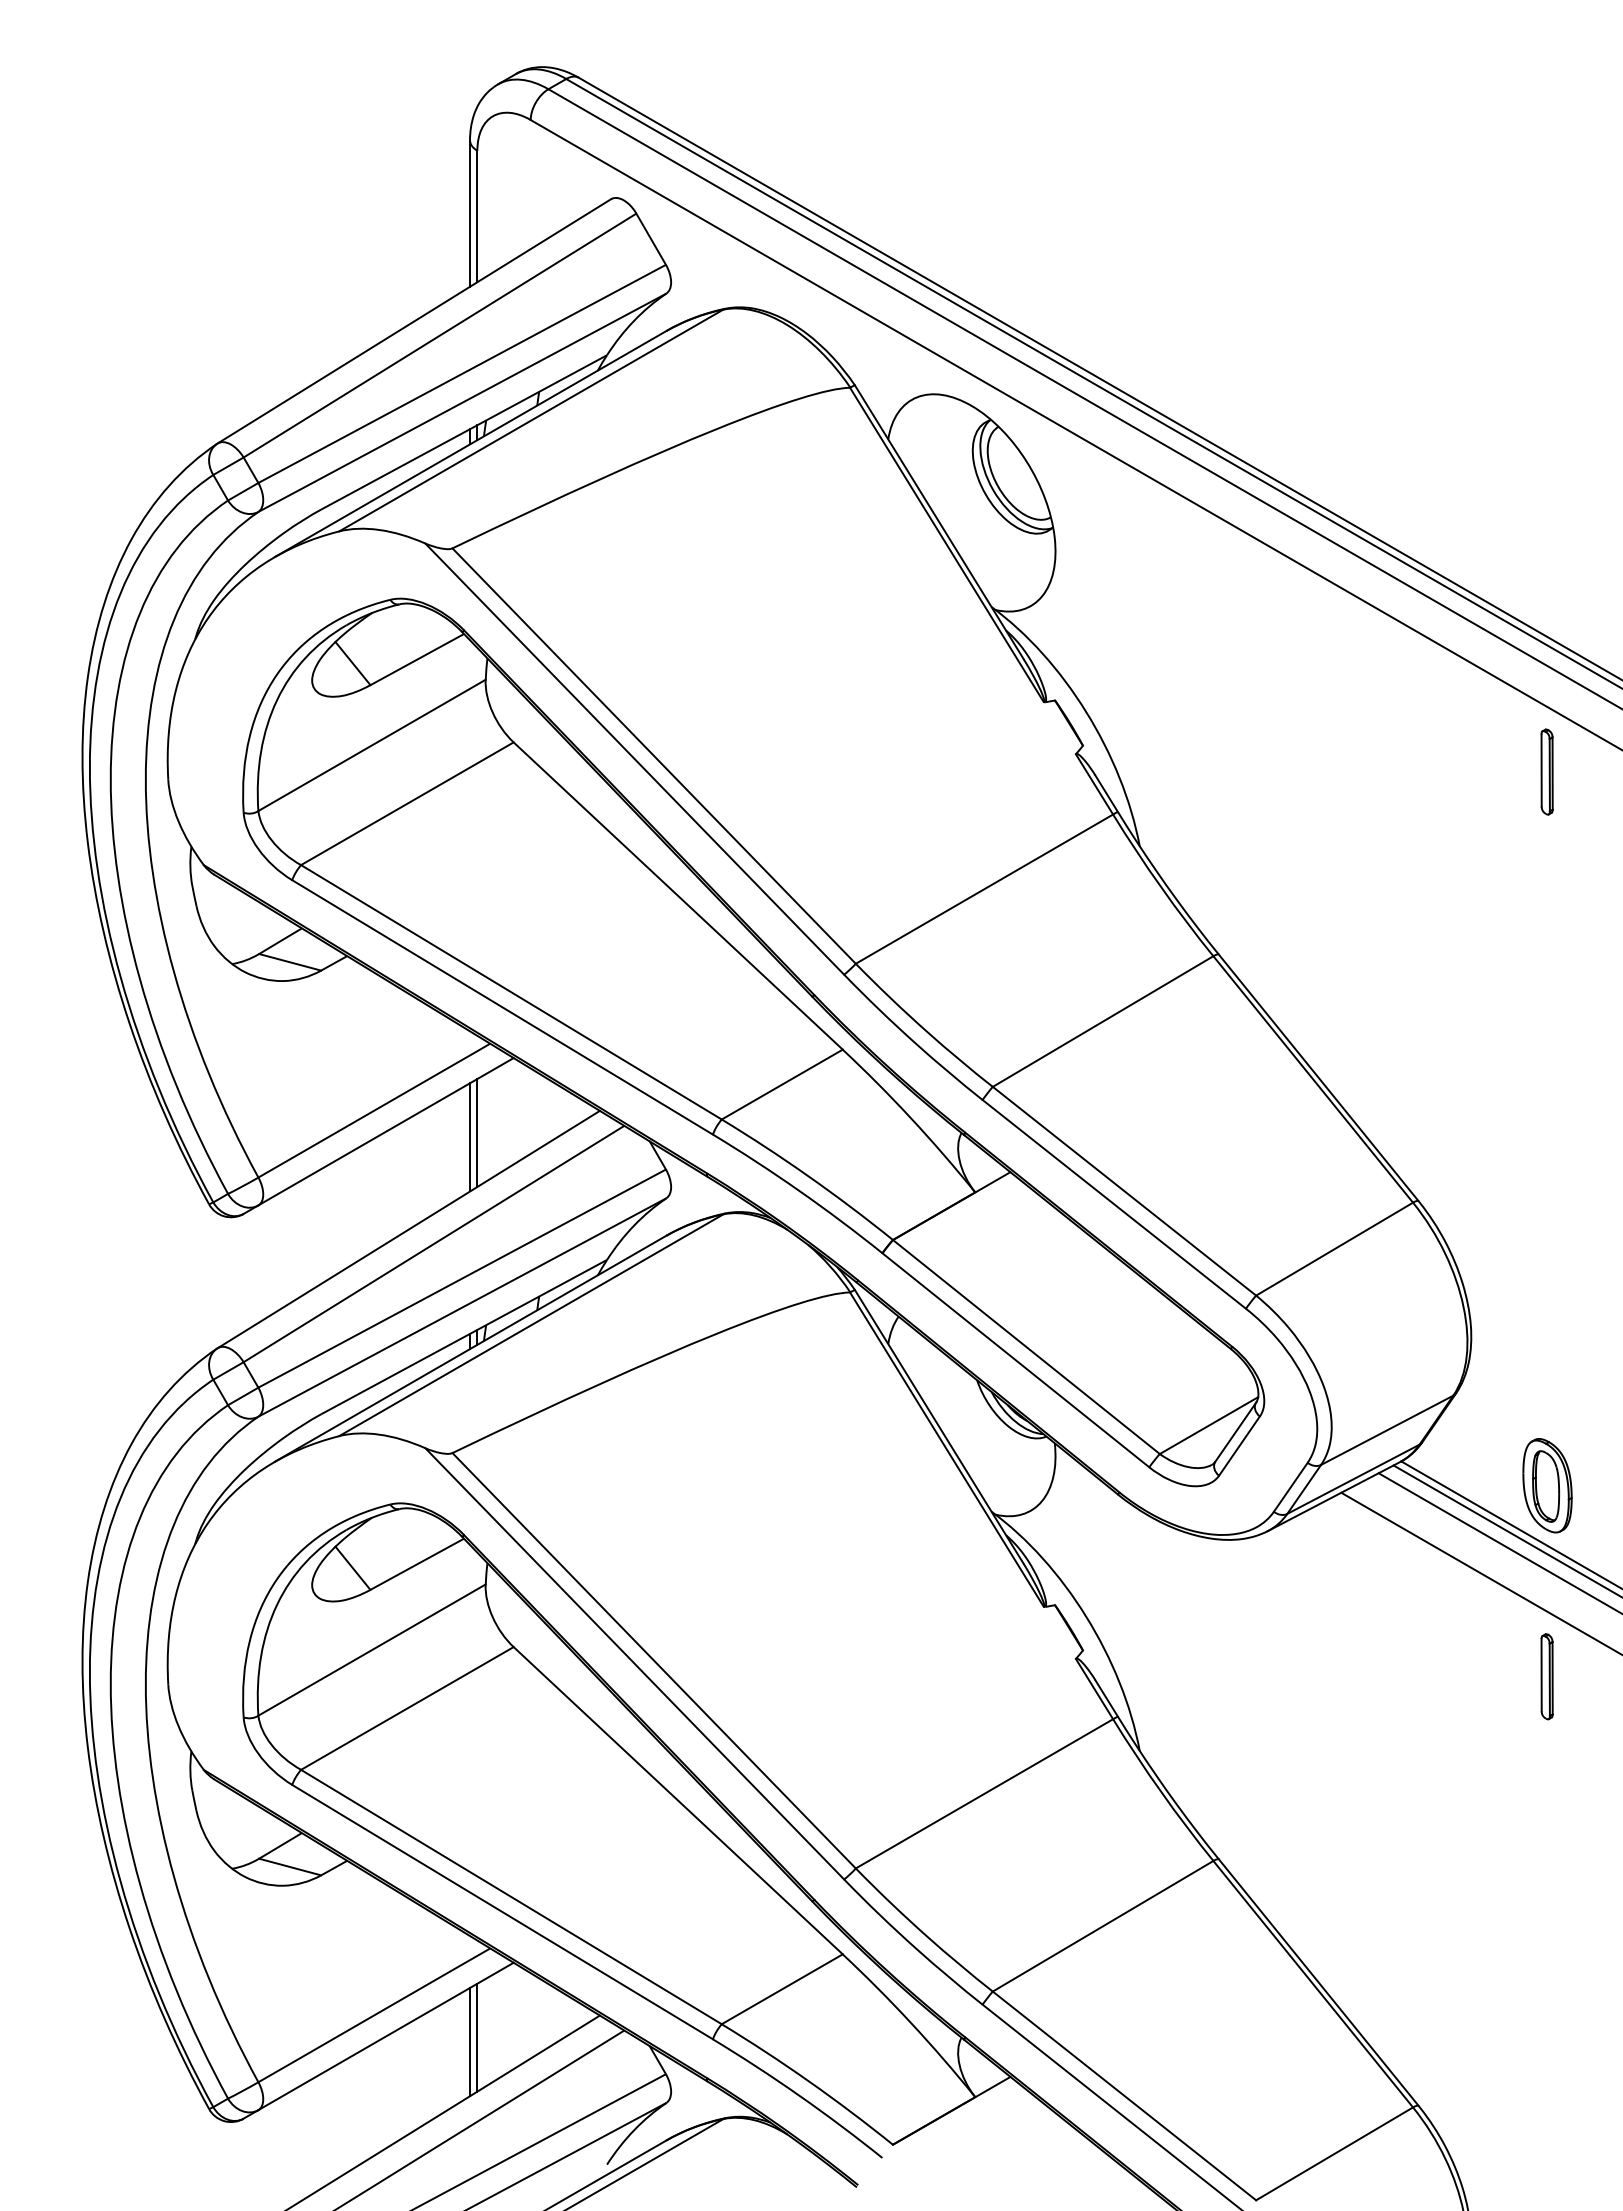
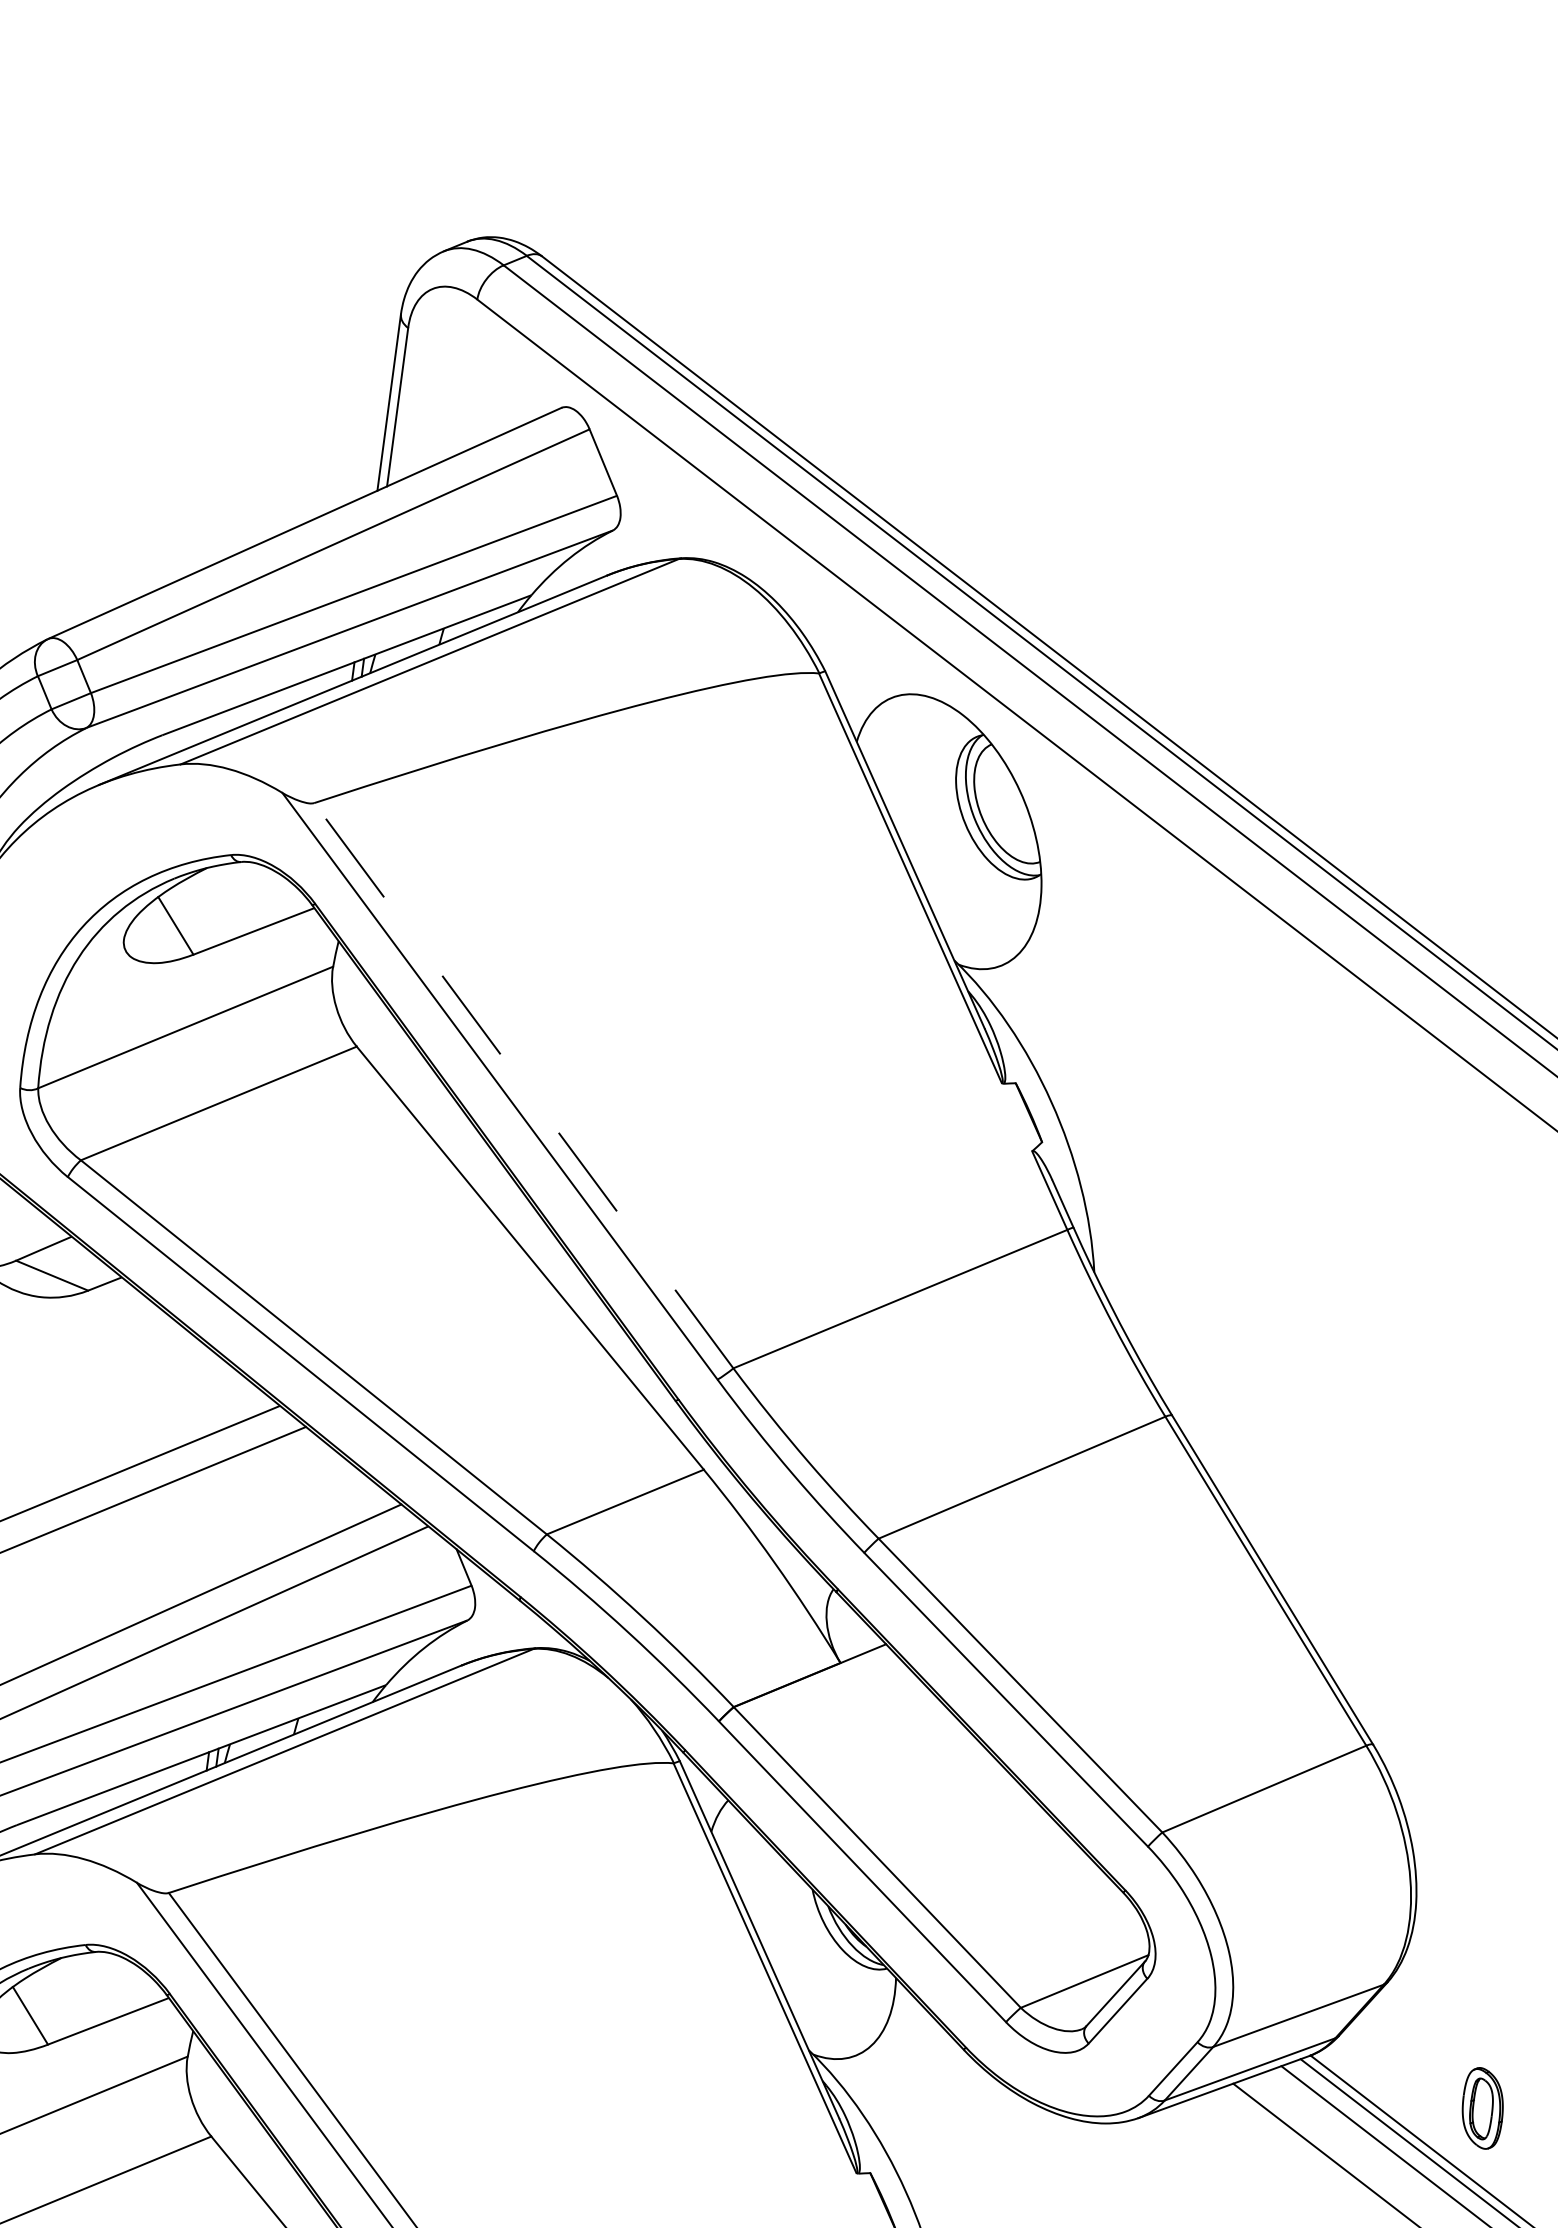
line: (653, 755) -> (523, 1084), solid -> dashed
line: (477, 1132) -> (250, 1510), removed
line: (470, 1137) -> (241, 1515), removed
part: (1547, 1485) -> (1482, 2108), size x0.7

